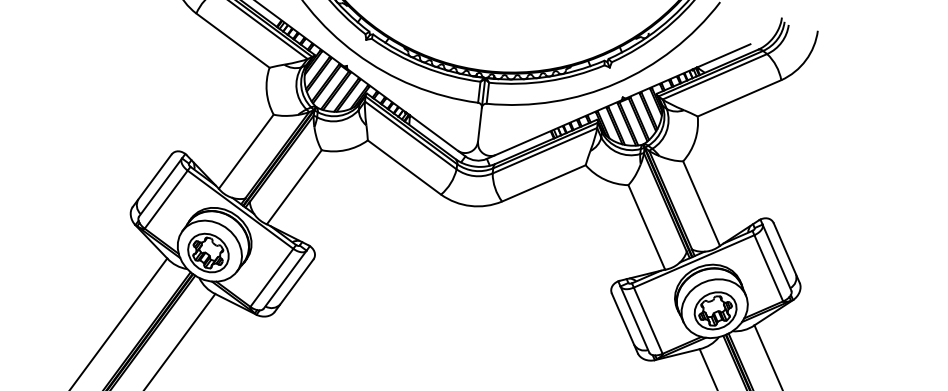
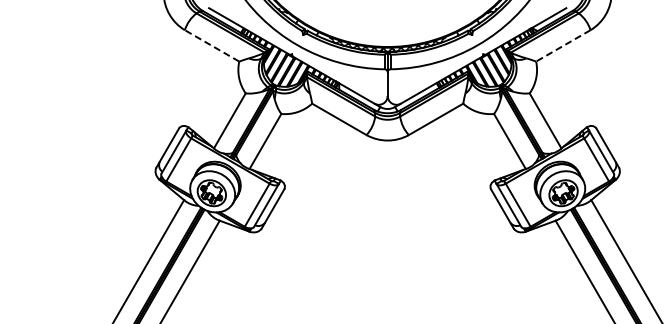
line: (232, 39) -> (211, 45), solid -> dashed
line: (738, 99) -> (562, 46), solid -> dashed

